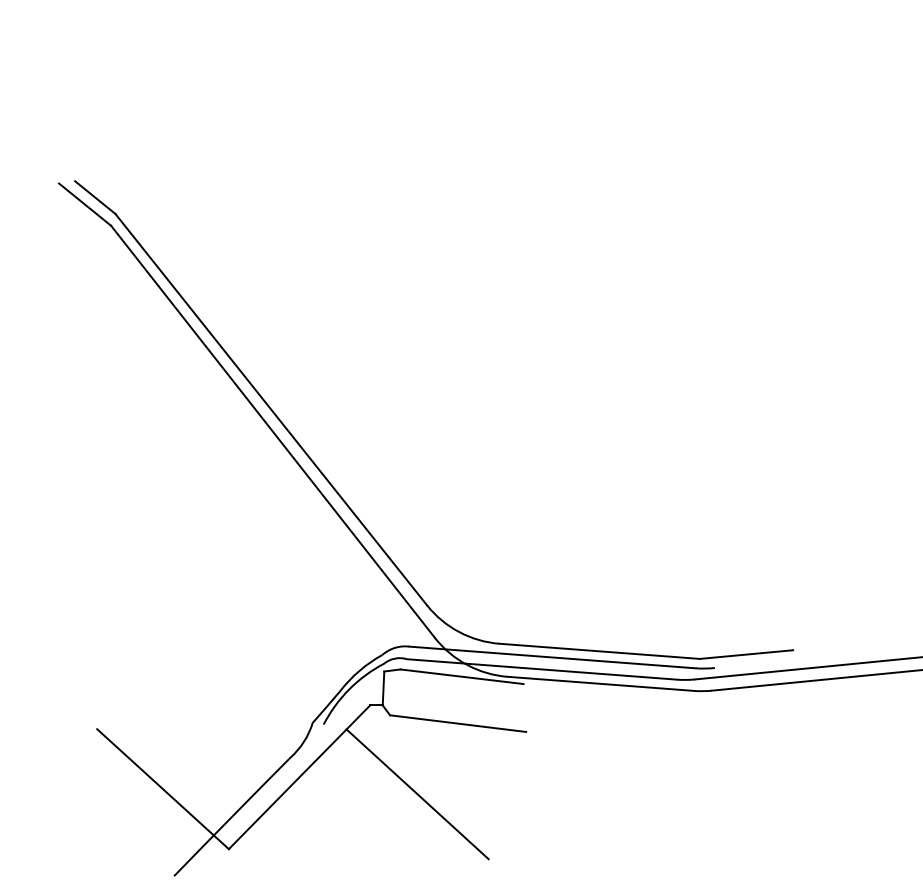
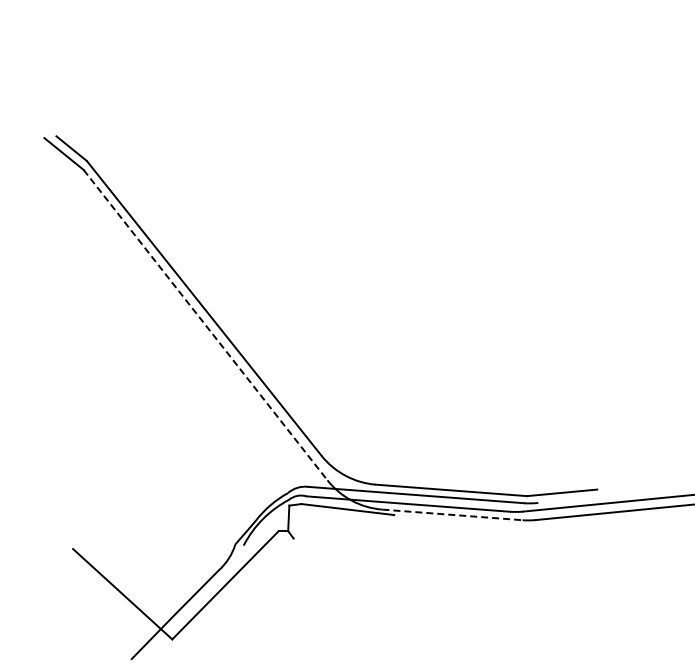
line: (272, 432) -> (205, 325), solid -> dashed
line: (600, 683) -> (452, 514), solid -> dashed
line: (457, 723) -> (344, 544), removed
line: (416, 793) -> (313, 597), removed

